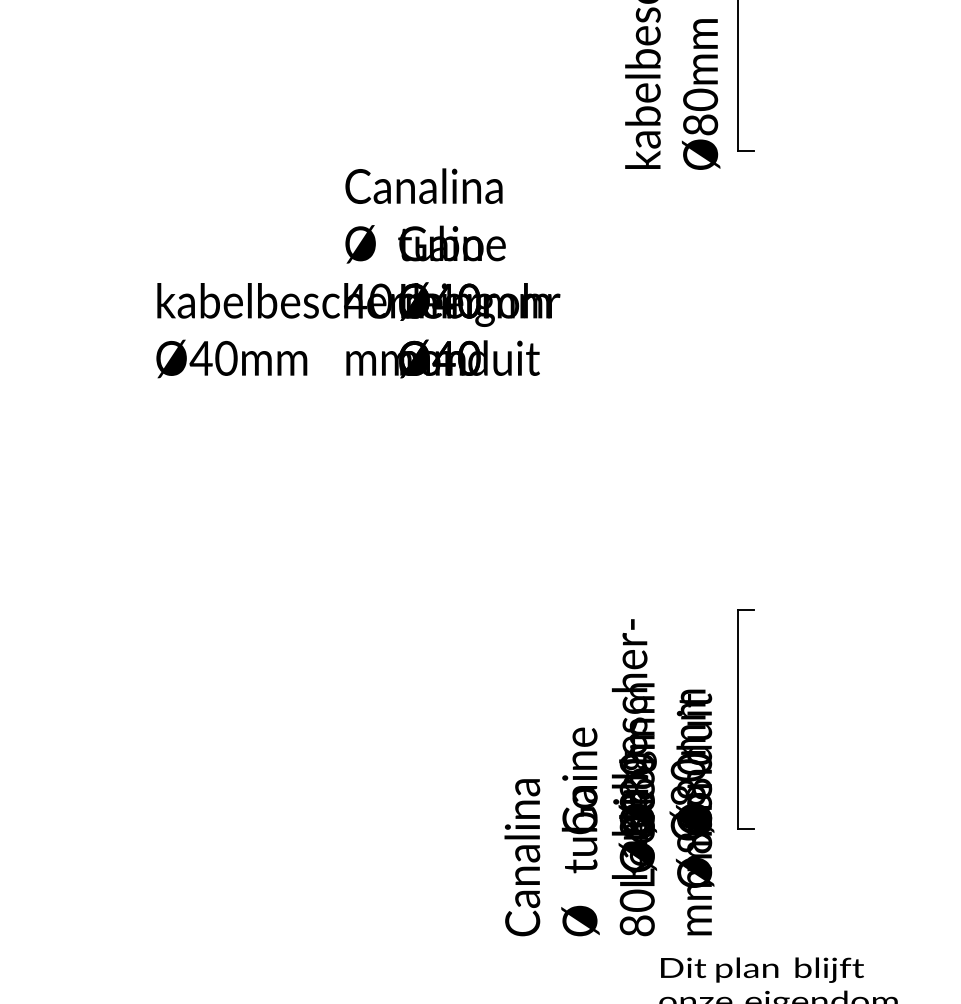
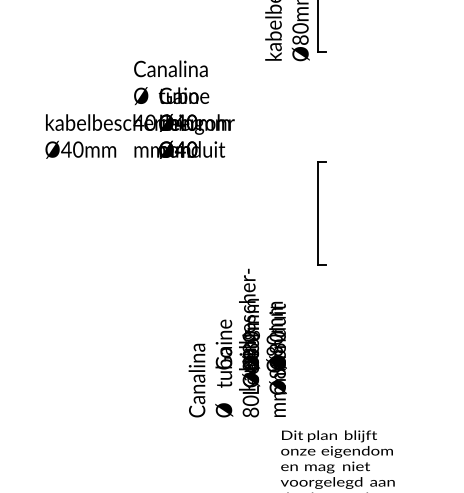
part: (745, 718) -> (321, 213), moved
text: (608, 776) -> (237, 342), moved

